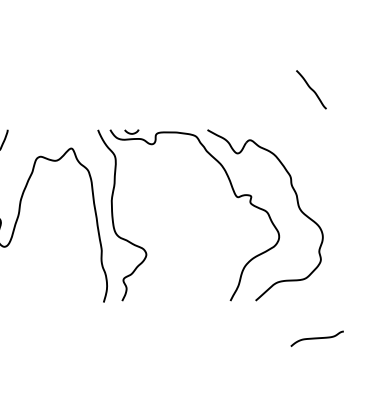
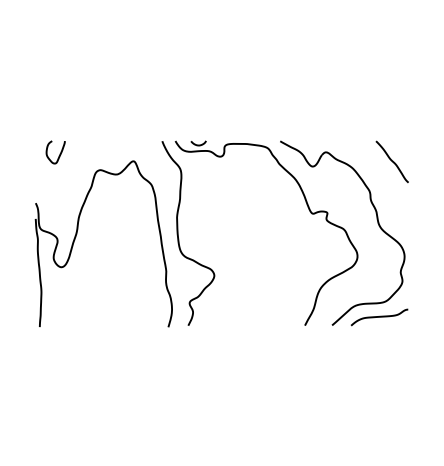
curve: (310, 89) -> (391, 161), moved
curve: (317, 338) -> (379, 317), moved

